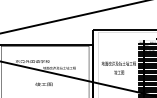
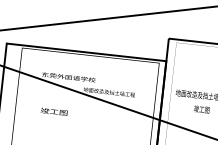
text: (43, 84) -> (53, 111), moved

